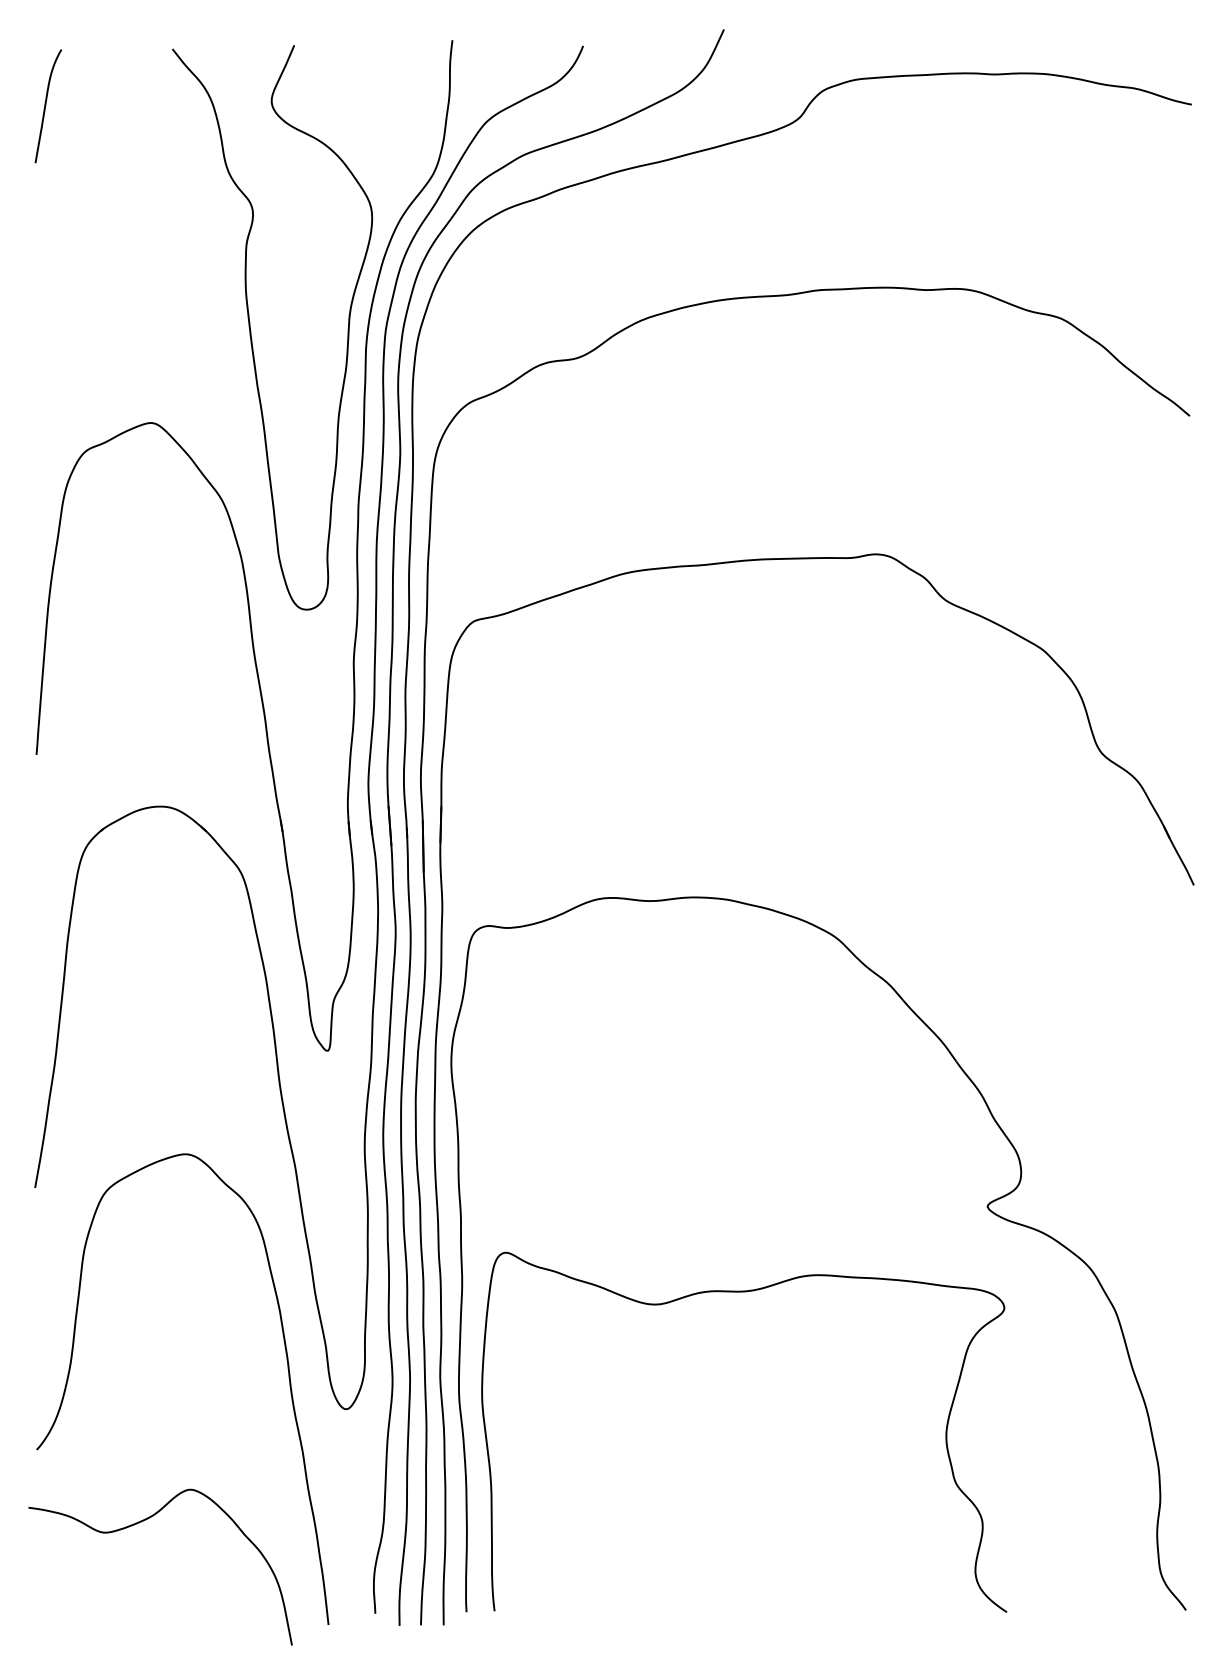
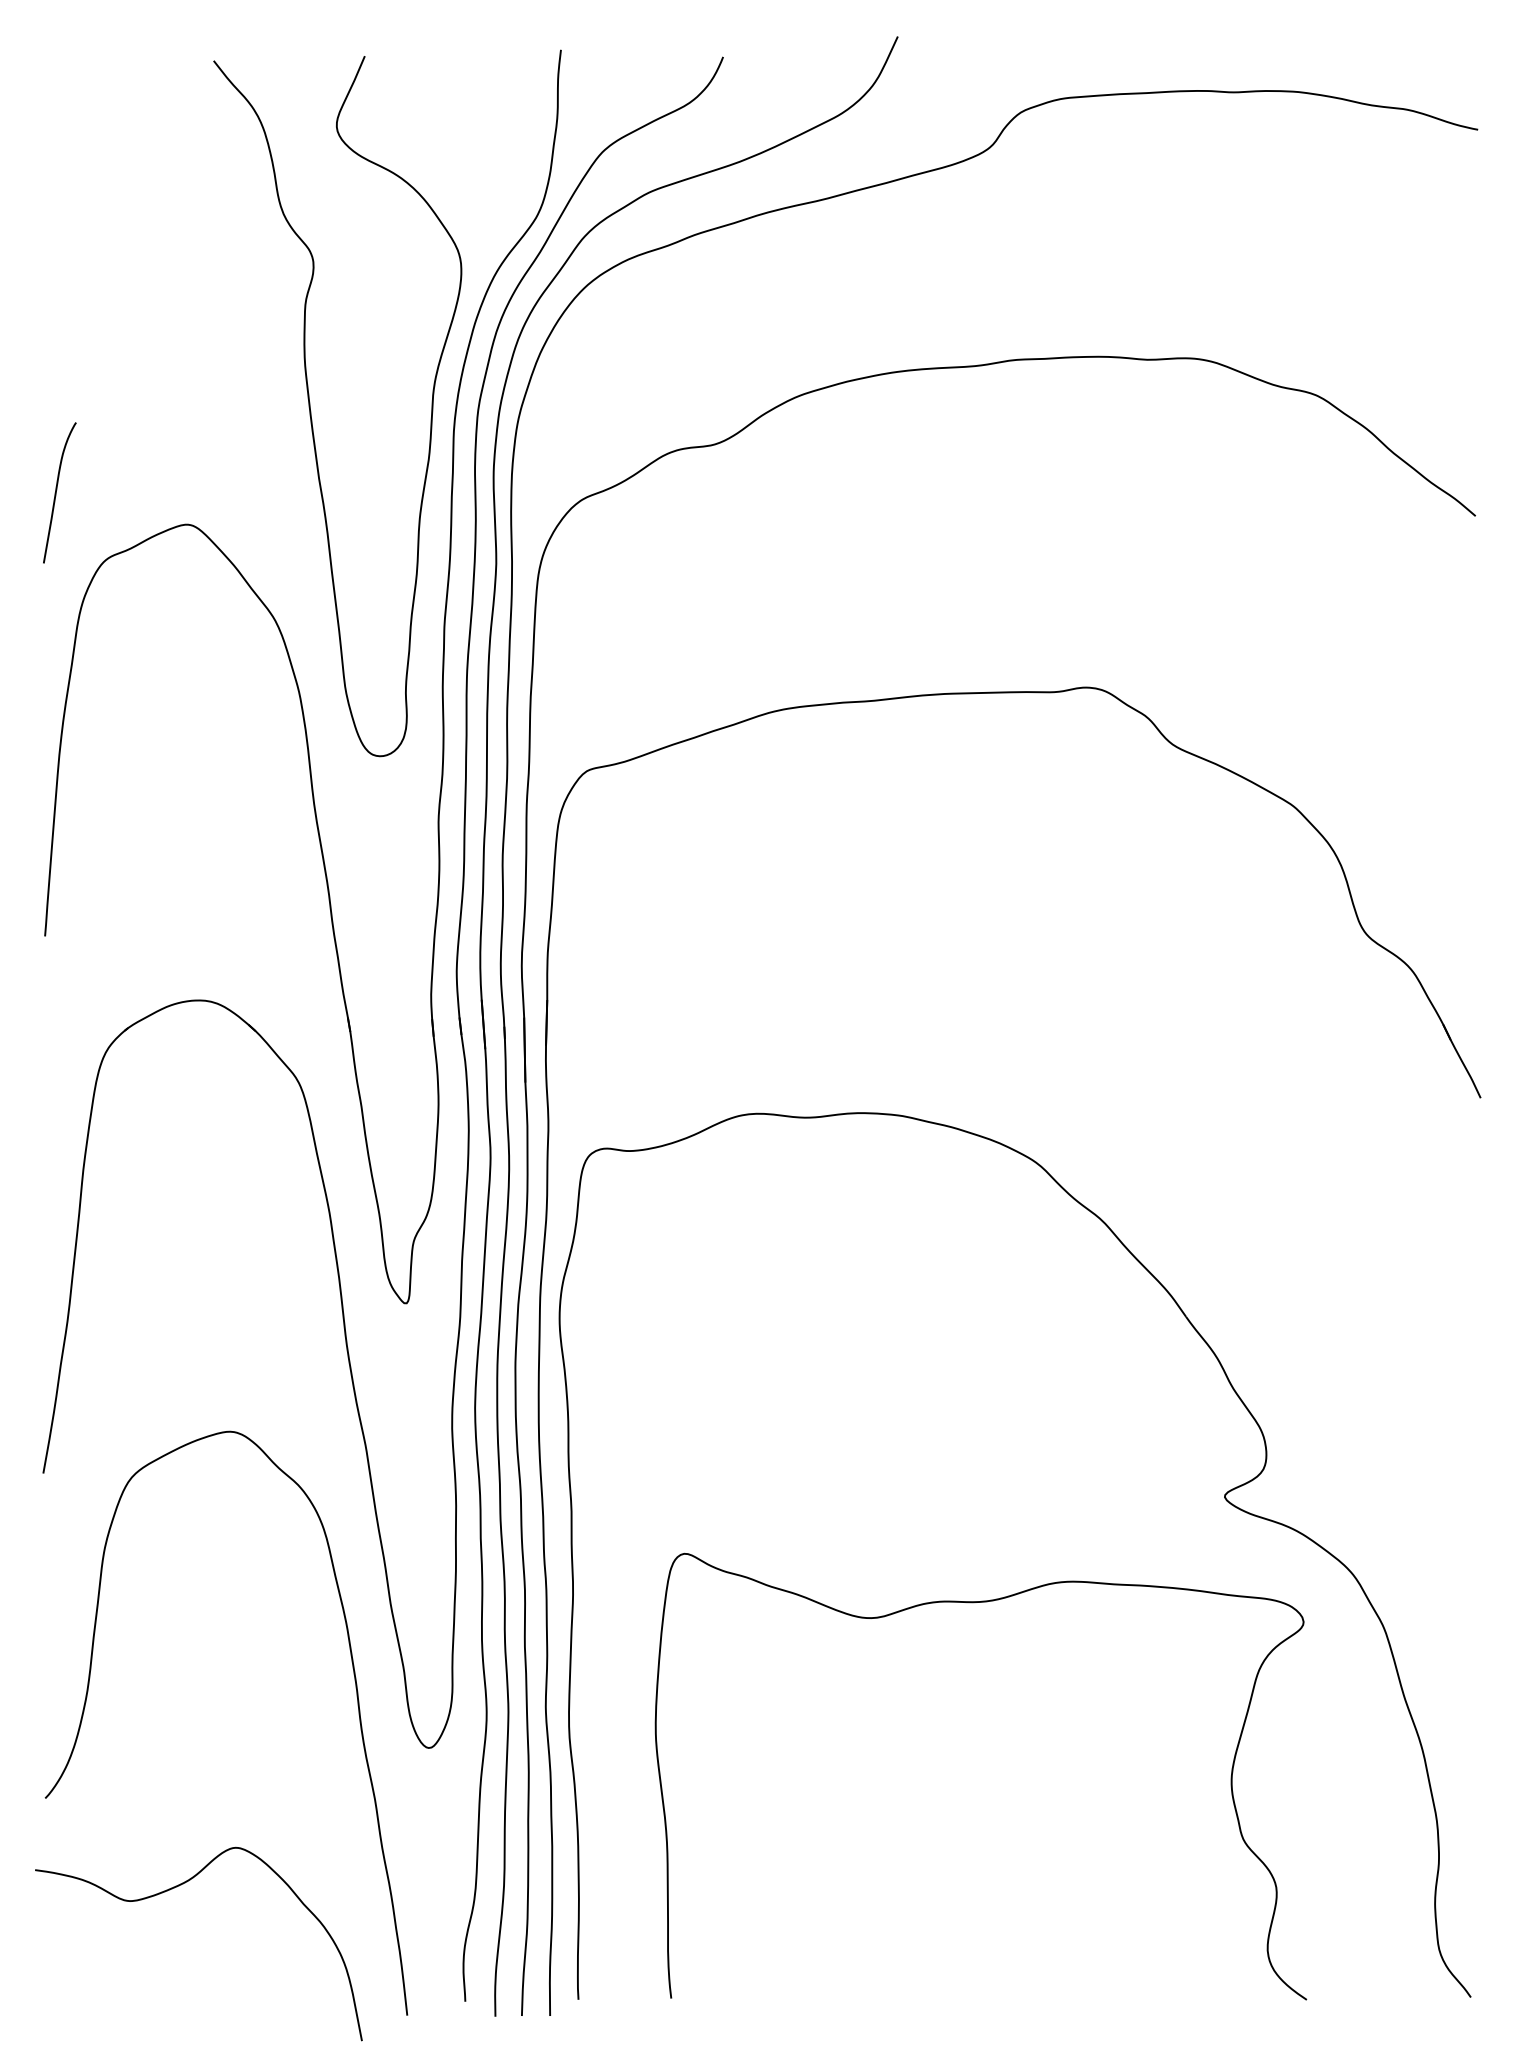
curve: (46, 104) -> (57, 490), moved
curve: (739, 1292) -> (974, 1603), moved

